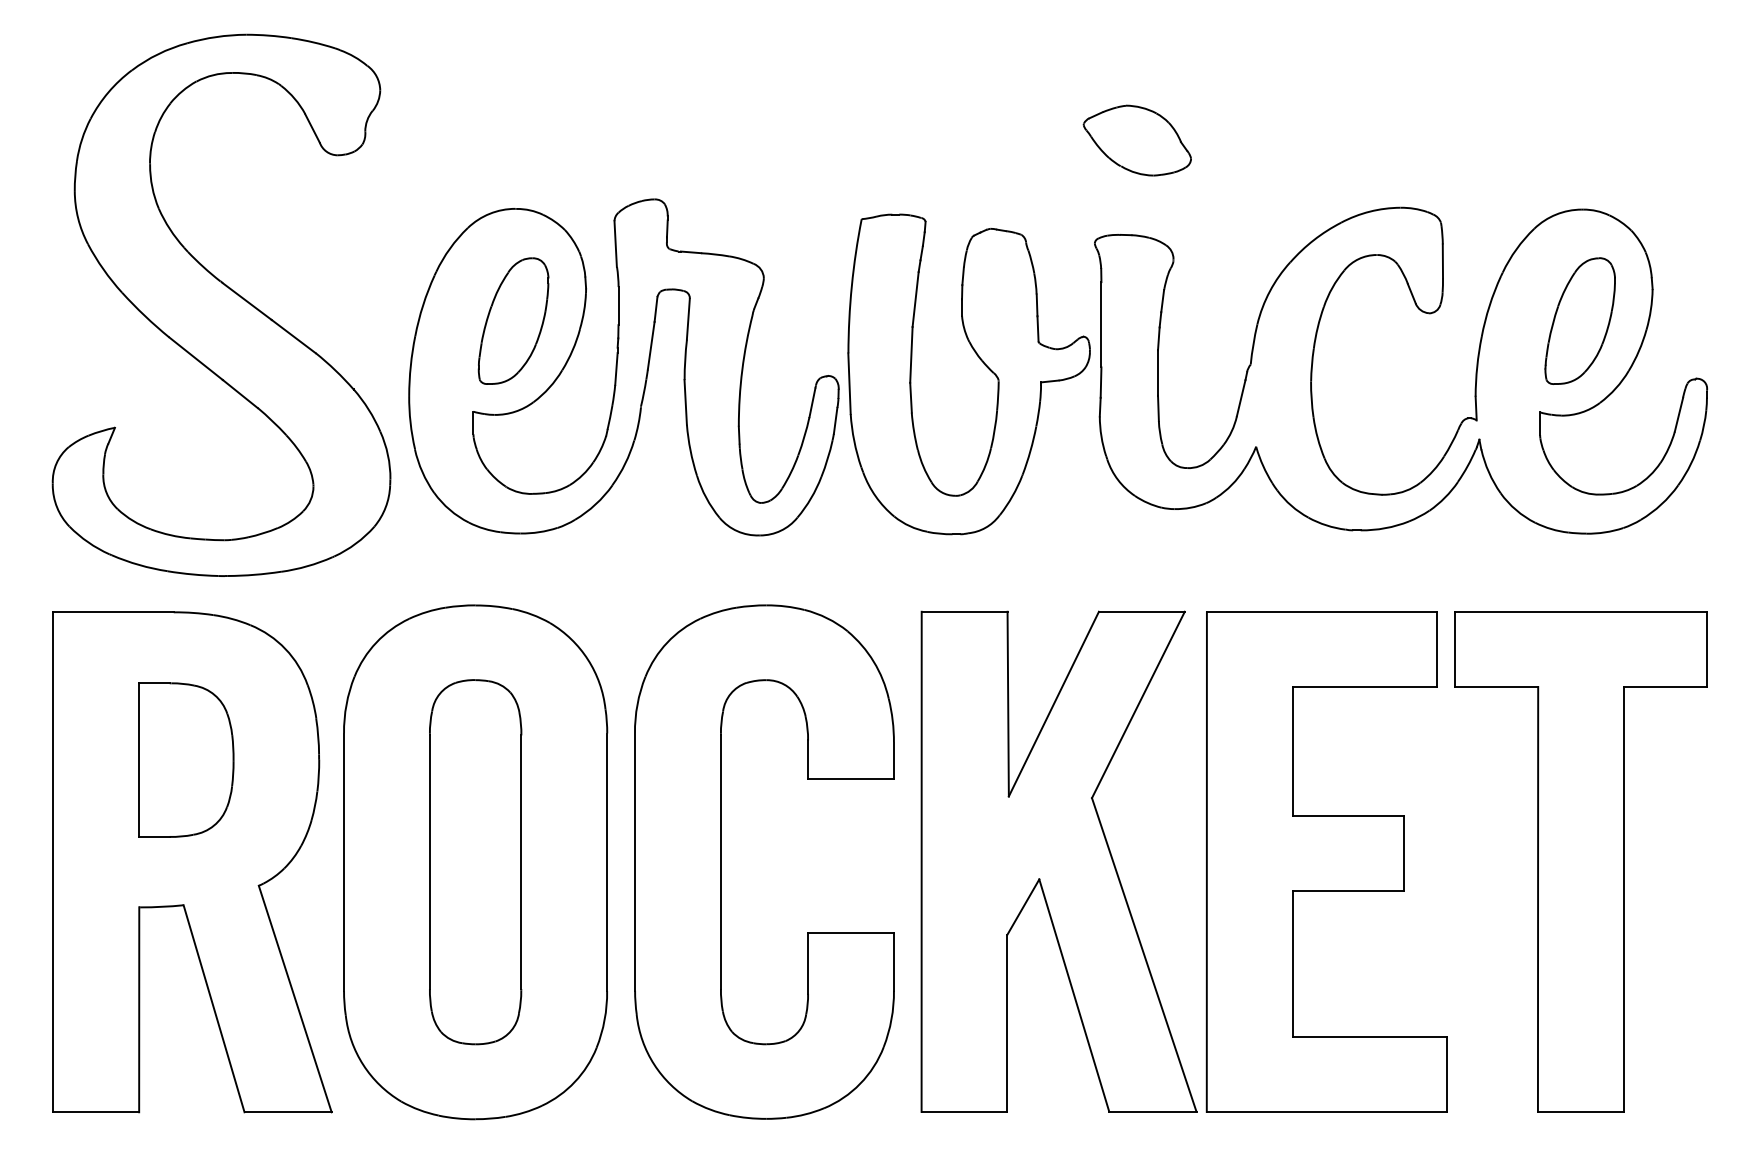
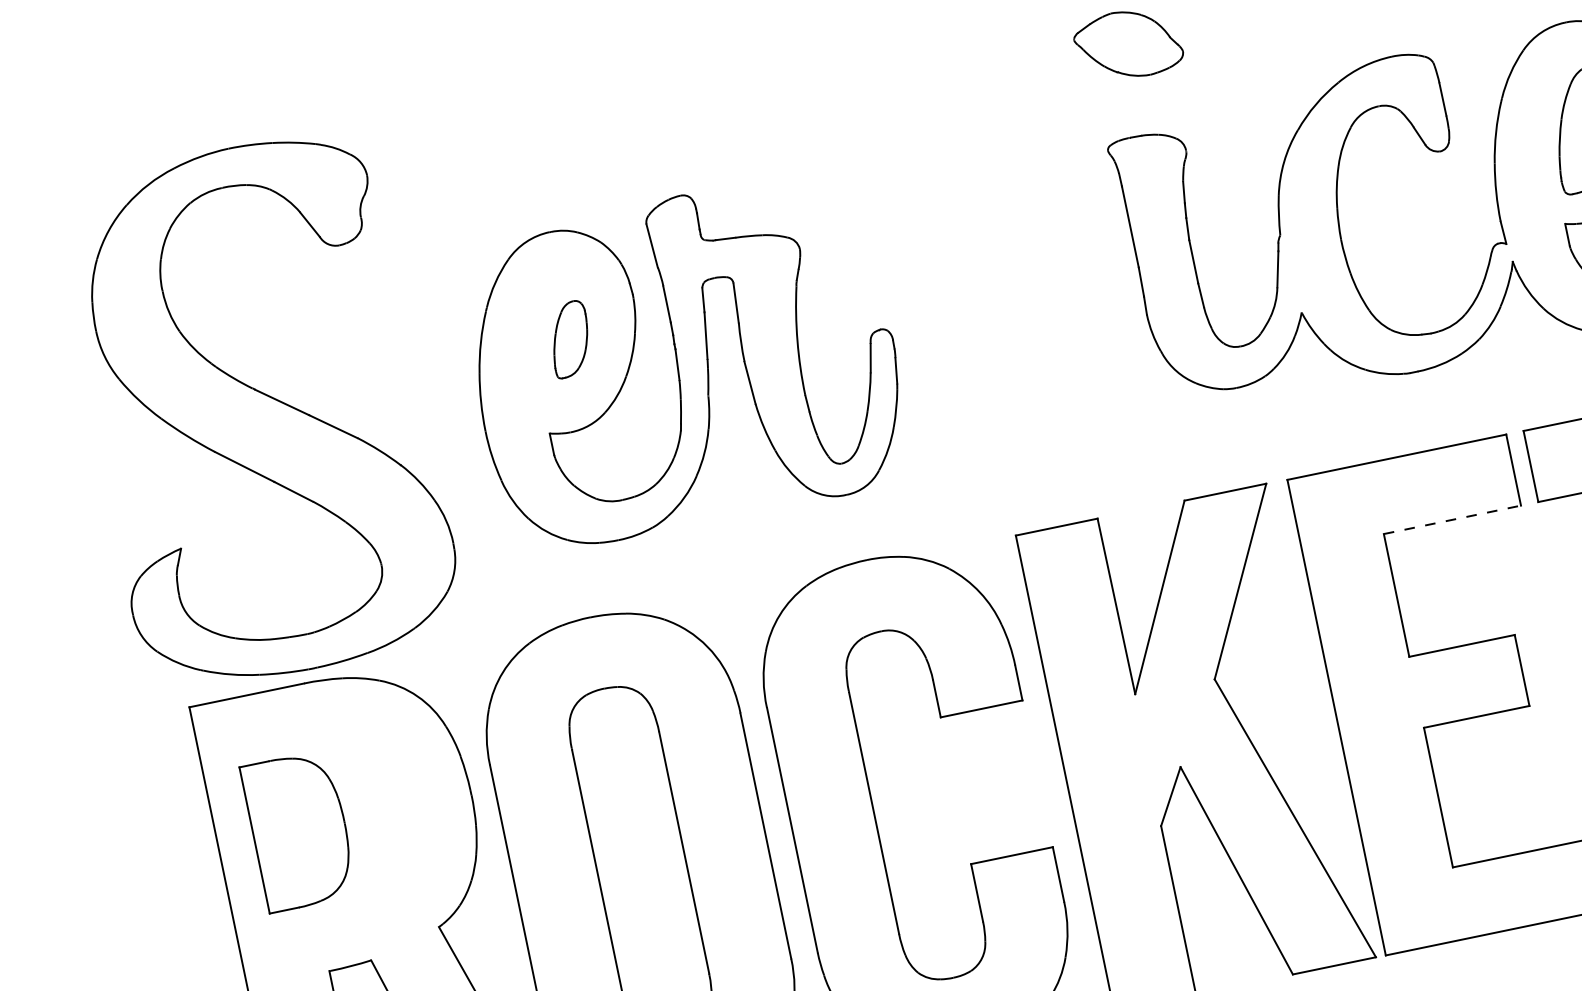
part: (221, 304) -> (258, 410), moved
part: (513, 320) -> (569, 338), size x0.6
part: (984, 365) -> (1027, 288), removed
line: (1365, 687) -> (1453, 520), solid -> dashed
part: (186, 759) -> (299, 830), moved

